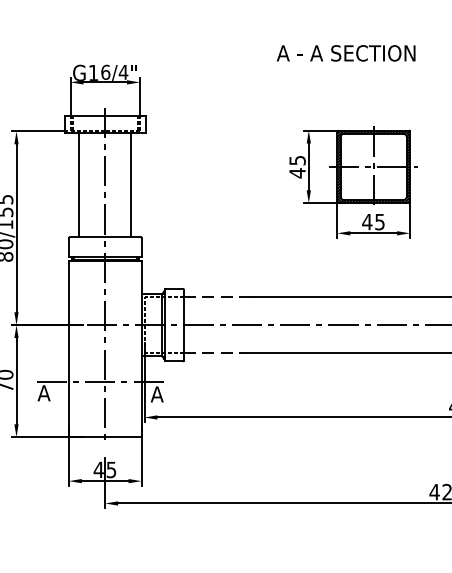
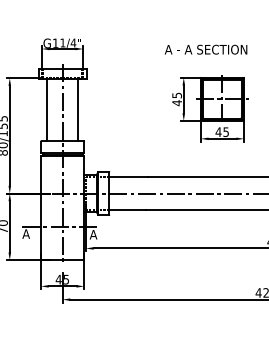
text: (345, 52) -> (205, 49), moved
text: (105, 71) -> (62, 42), 6/4 -> 1/4
line: (217, 296) -> (129, 176), dashed -> solid
line: (215, 353) -> (128, 210), dashed -> solid

